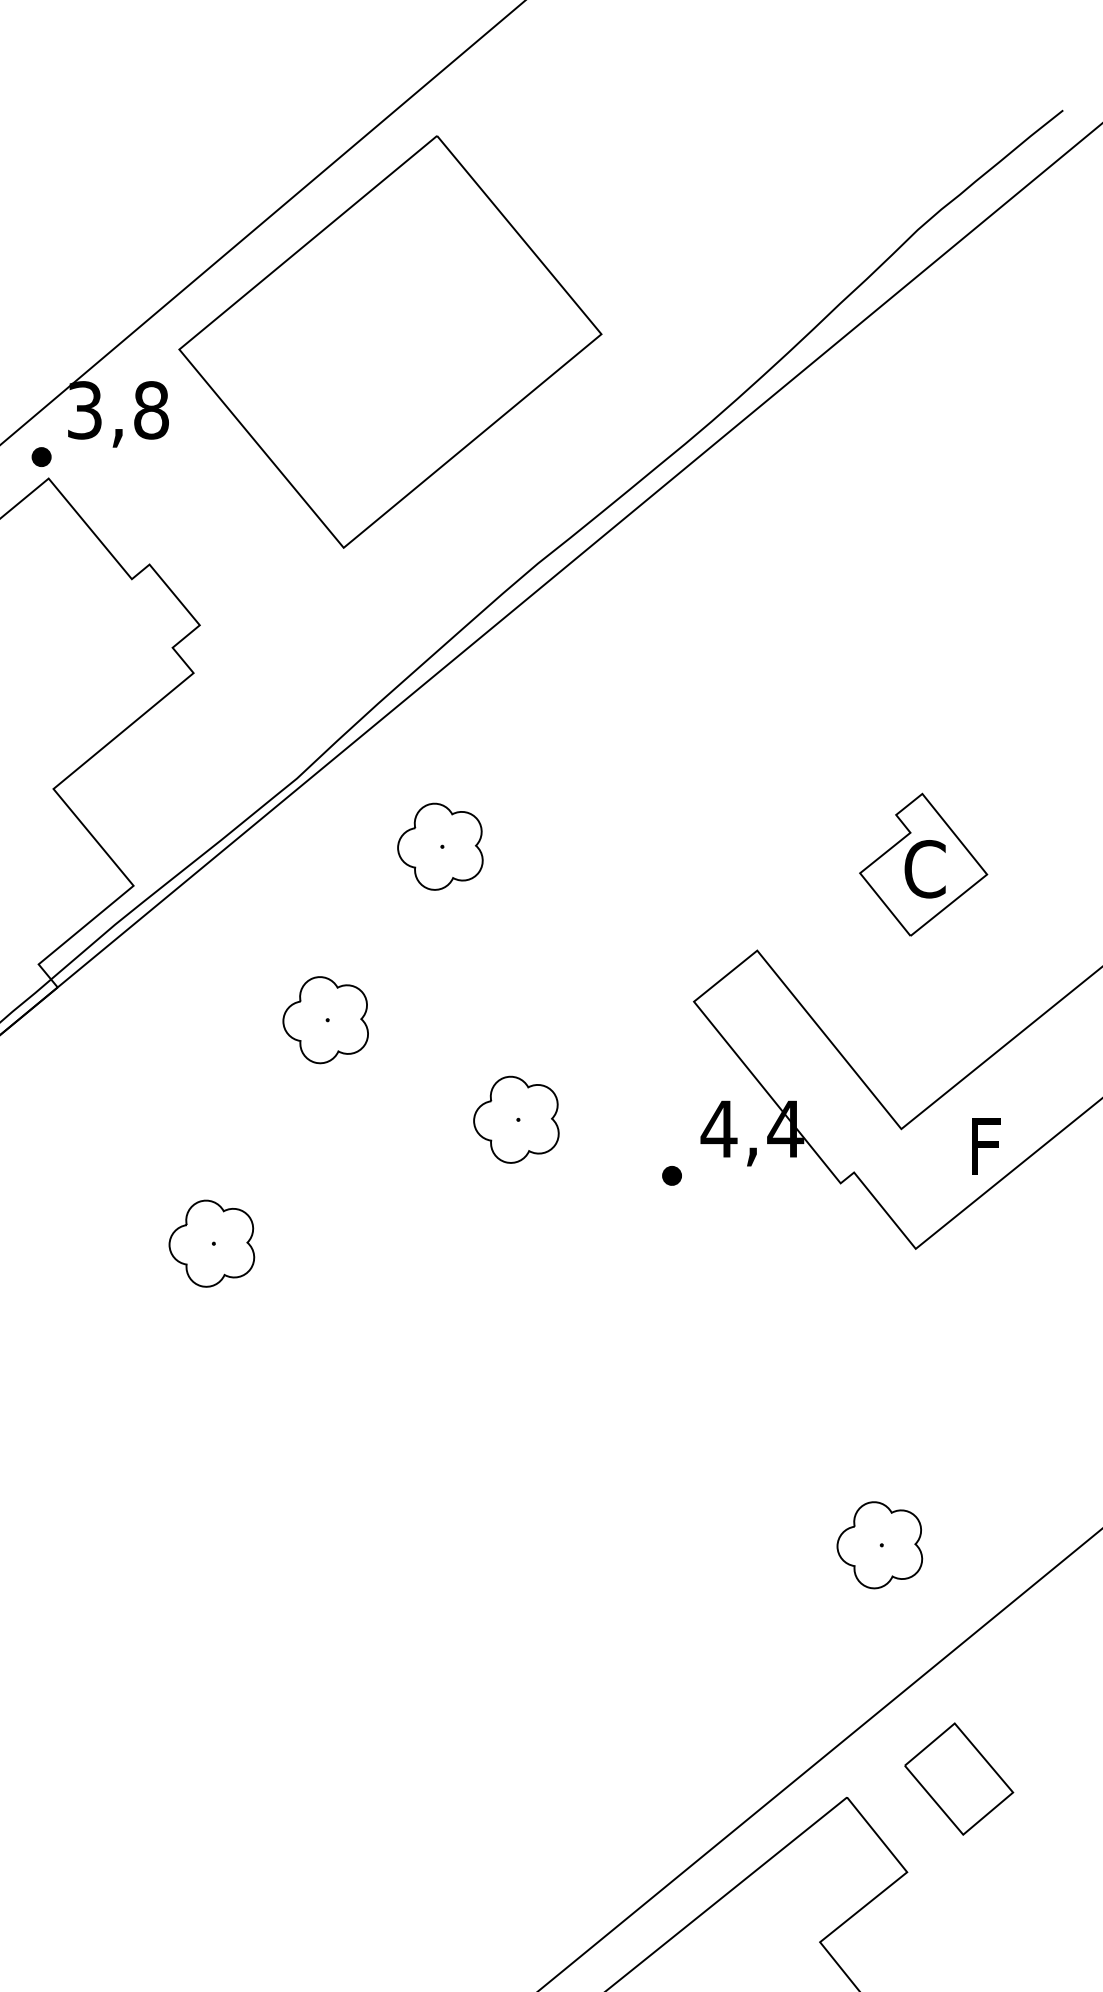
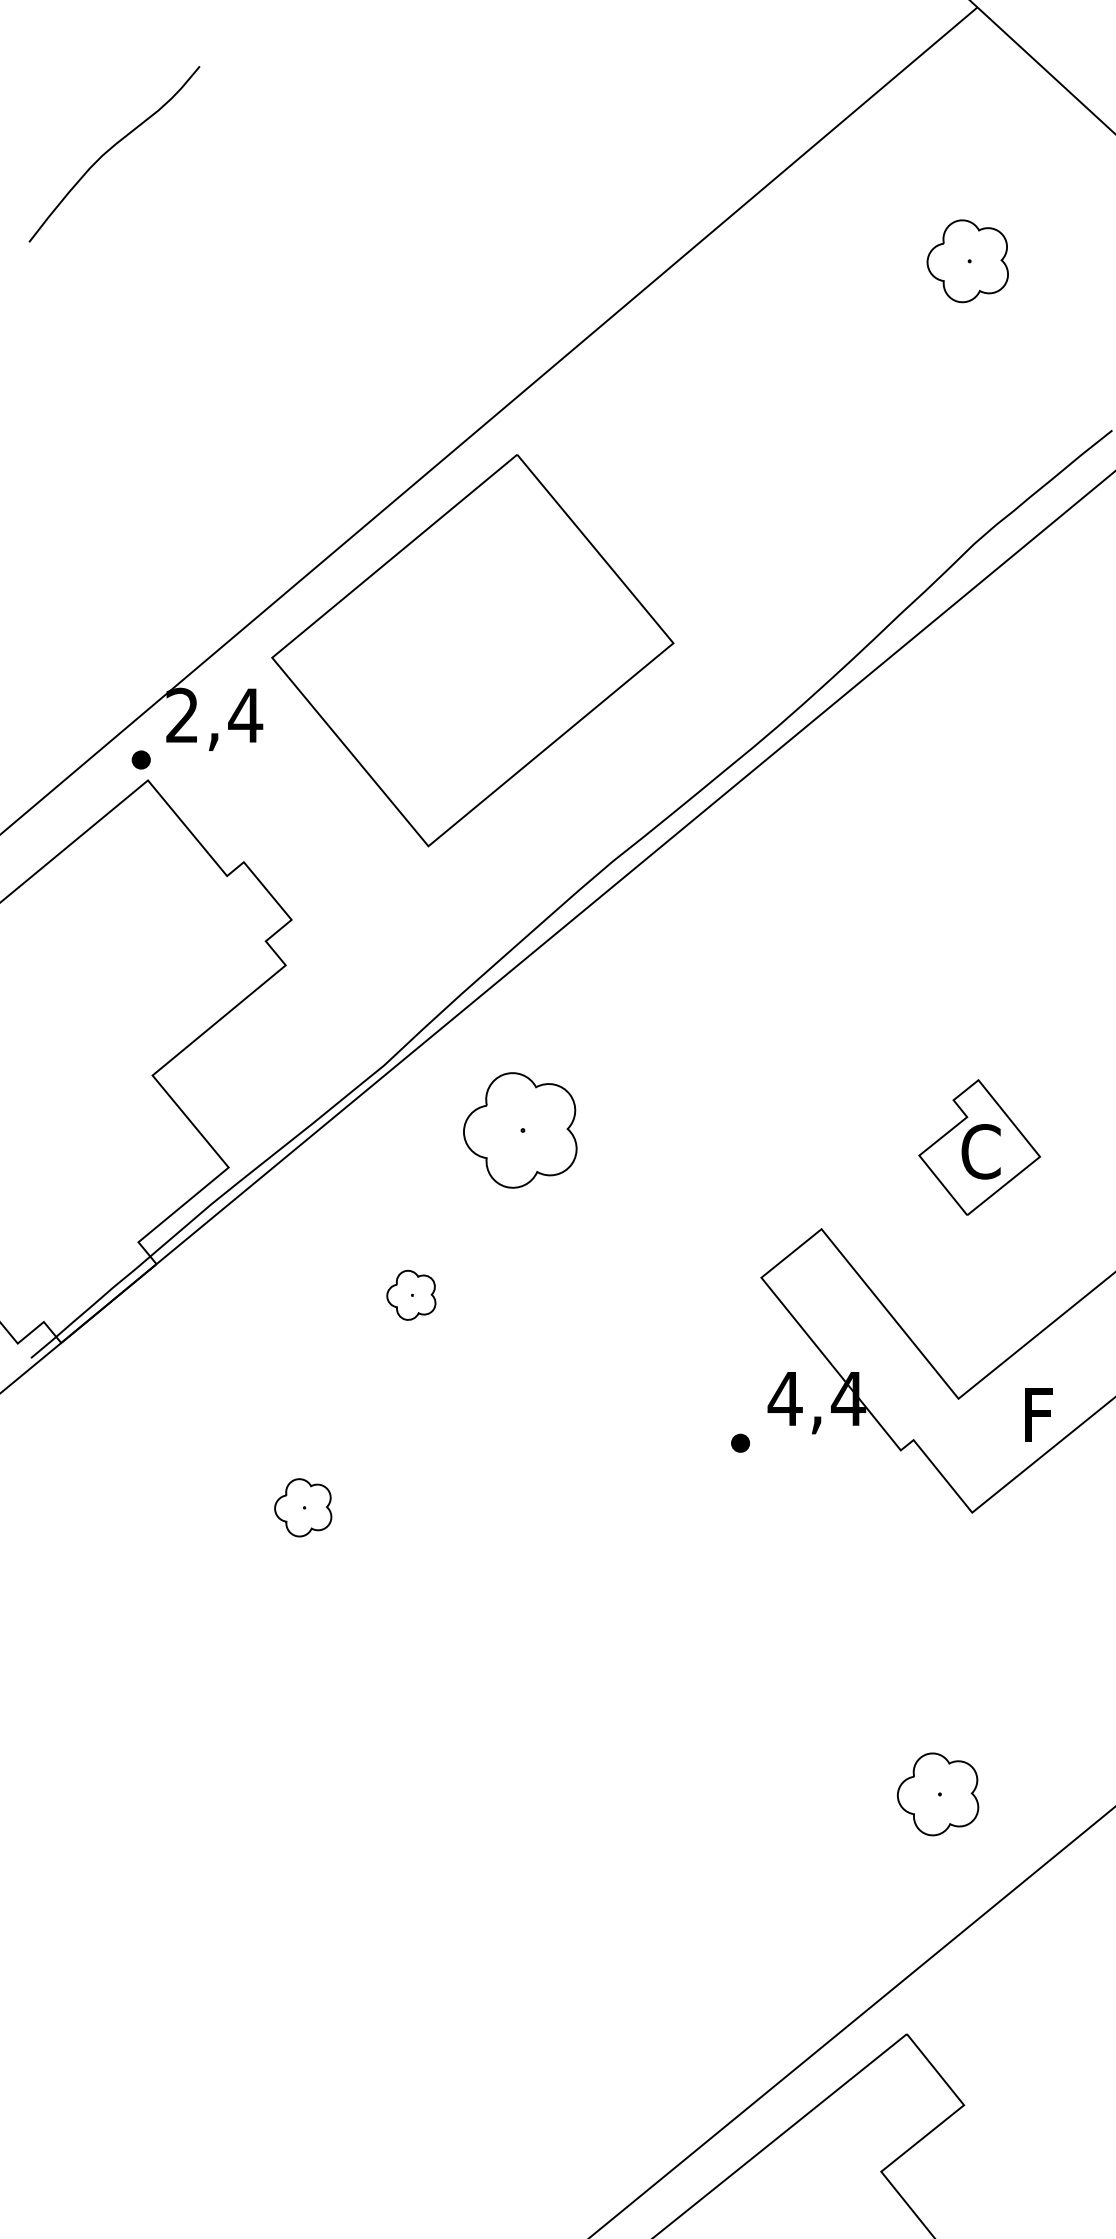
text: (118, 410) -> (214, 715), 3,8 -> 2,4
part: (440, 846) -> (520, 1130), size x1.4
part: (325, 1020) -> (411, 1295), size x0.6
part: (516, 1119) -> (592, 1389), removed
part: (212, 1243) -> (303, 1507), size x0.7
part: (959, 1778) -> (1013, 2016), removed

